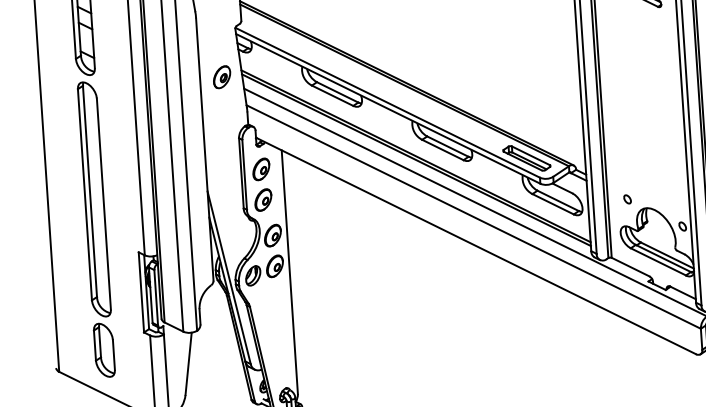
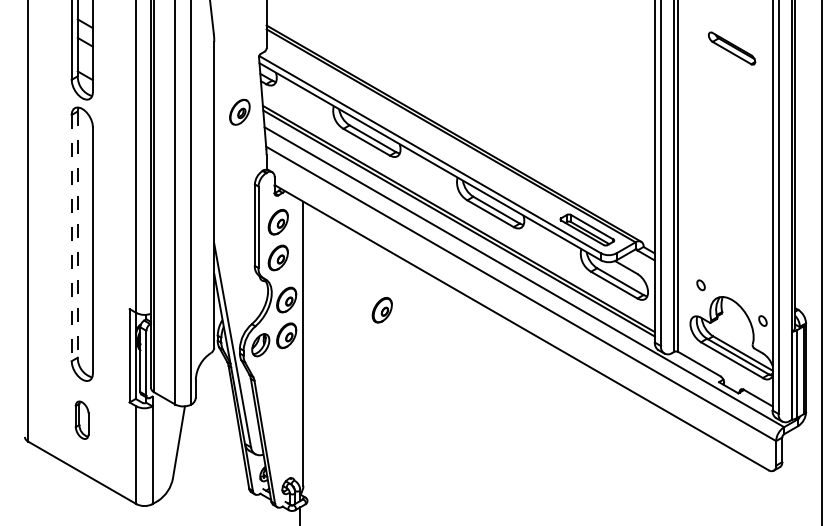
line: (89, 192) -> (77, 235), solid -> dashed
line: (84, 195) -> (71, 238), solid -> dashed
part: (354, 239) -> (381, 310), added
part: (103, 350) -> (81, 420), size x0.6

